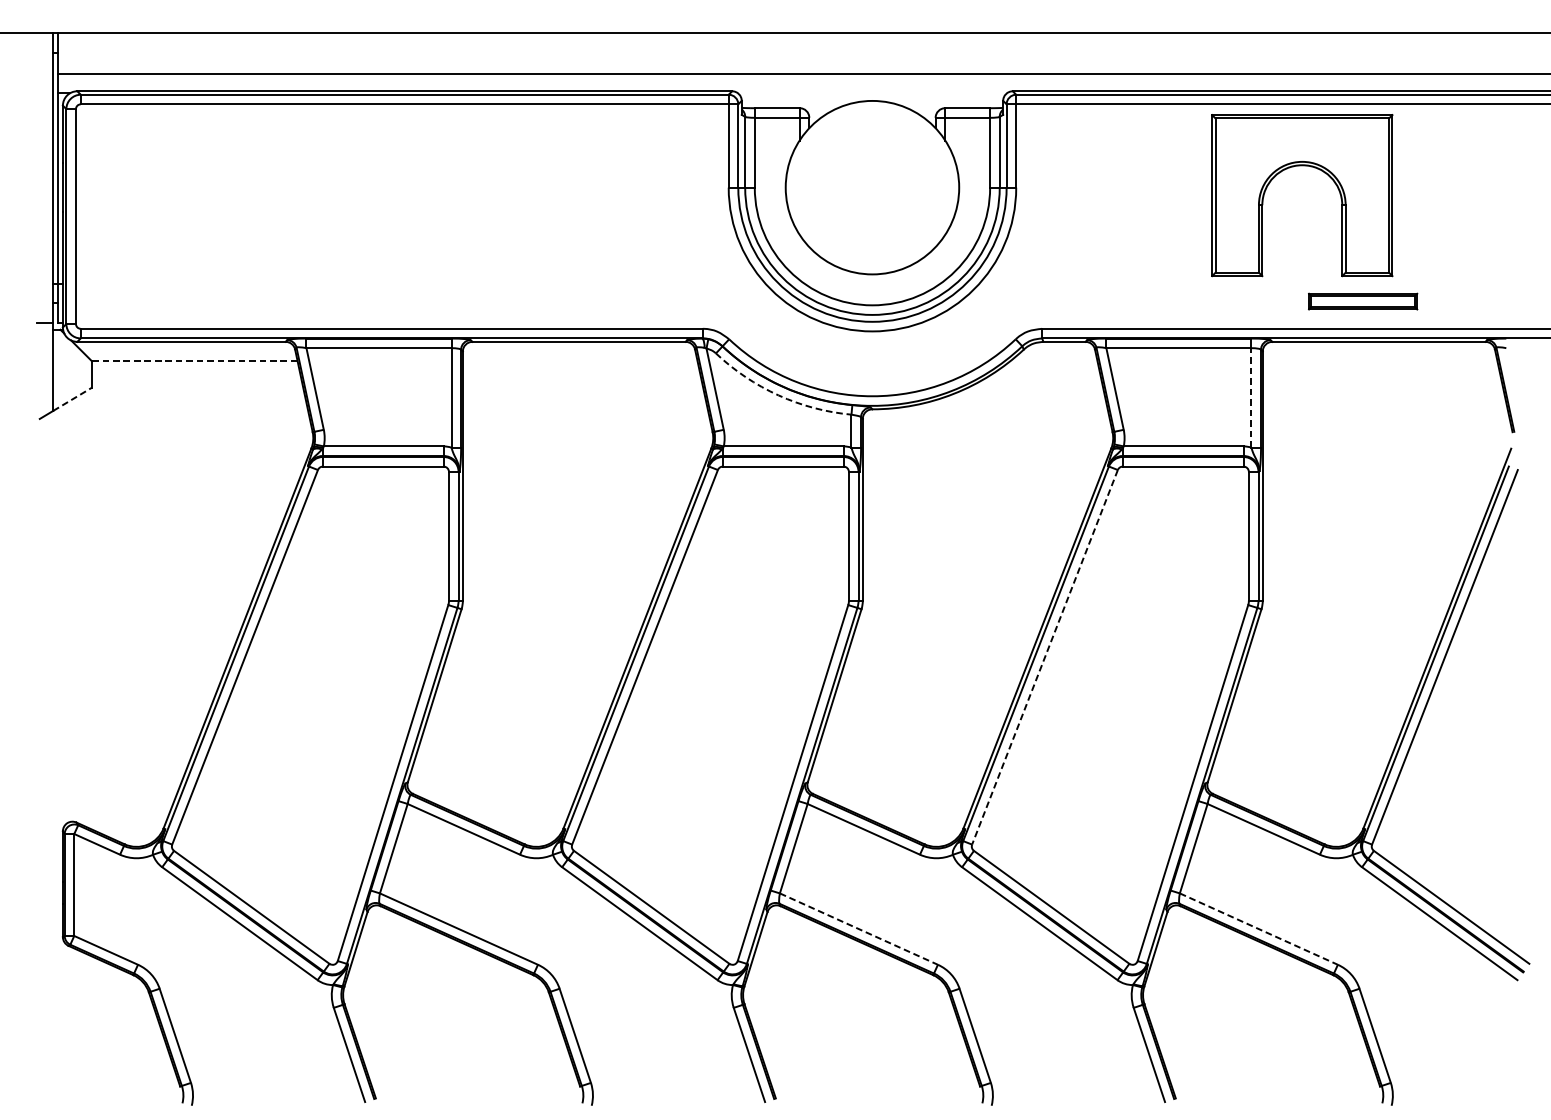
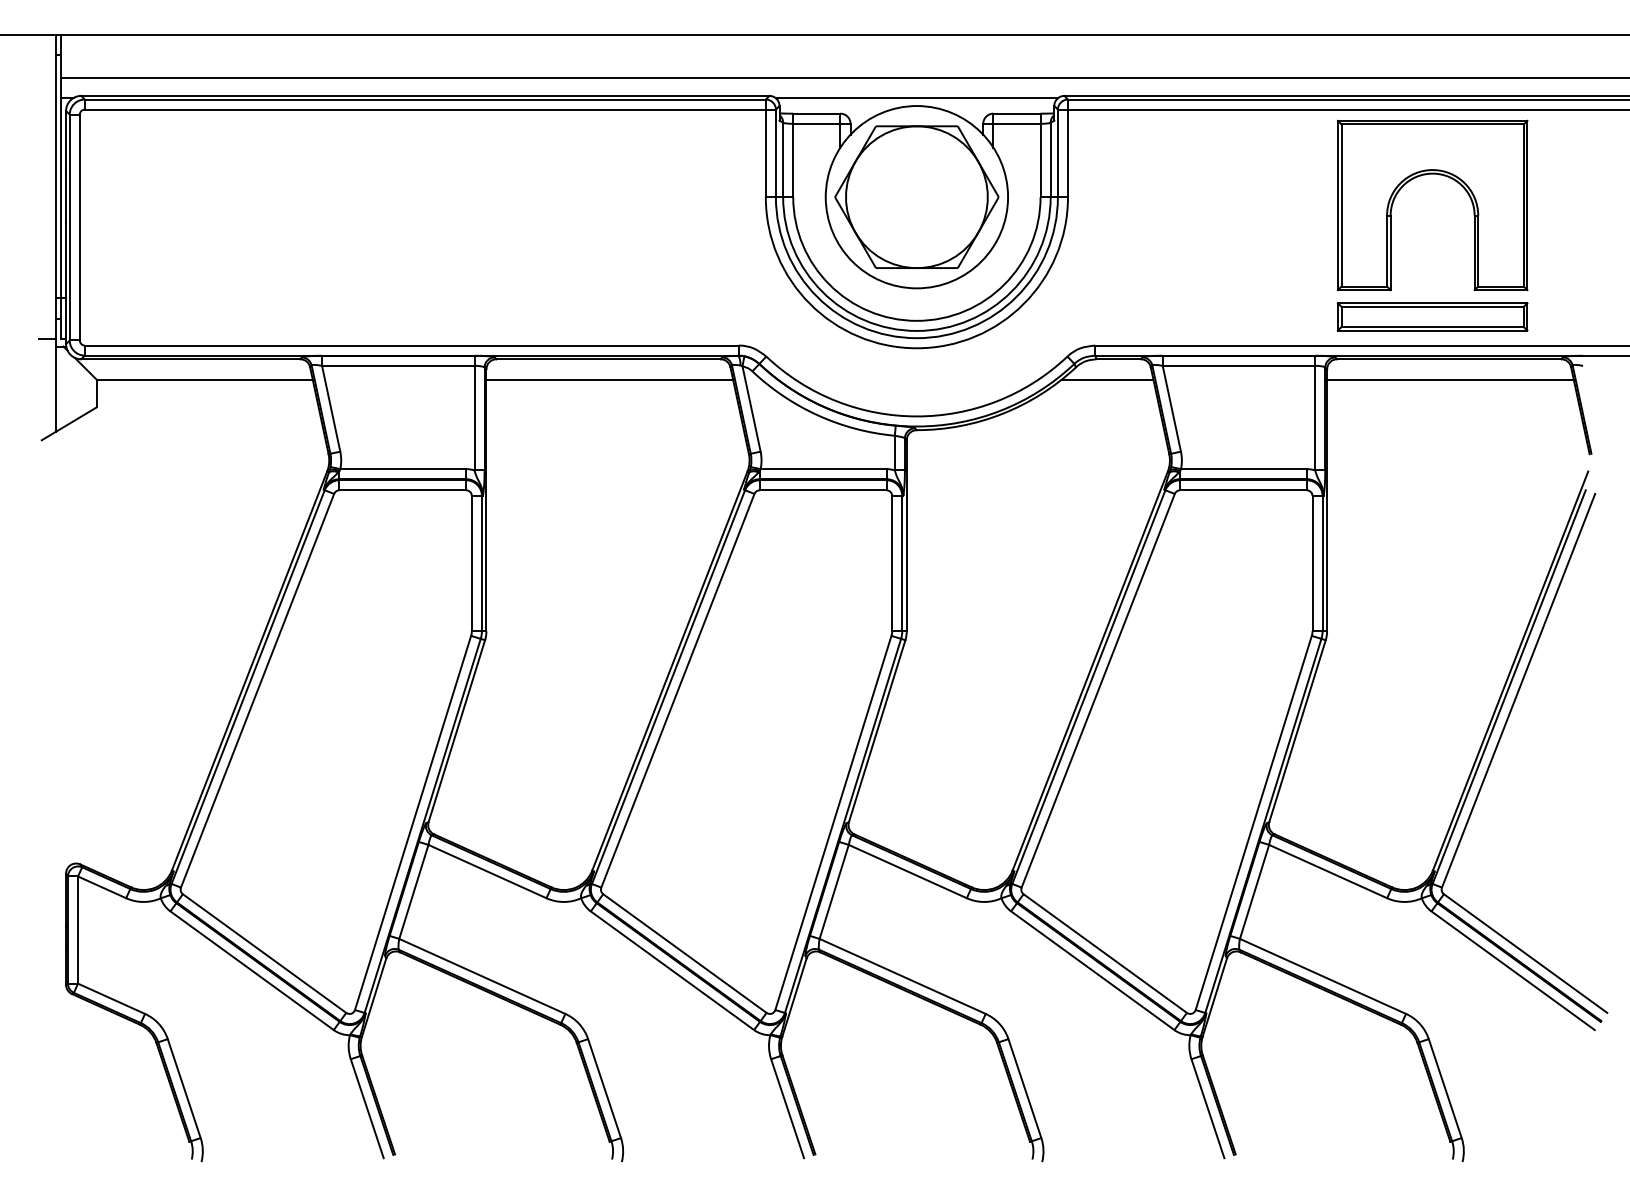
line: (872, 92) -> (916, 97), added
part: (1295, 167) -> (1425, 175), moved
part: (872, 187) -> (916, 196), added
part: (1363, 301) -> (1432, 316), size x1.67
line: (195, 361) -> (205, 379), dashed -> solid
line: (579, 361) -> (609, 379), added
line: (1053, 361) -> (1107, 379), added
line: (1380, 361) -> (1450, 379), added
arc: (778, 395) -> (818, 415), dashed -> solid
line: (1251, 397) -> (1315, 417), dashed -> solid
line: (72, 399) -> (76, 419), dashed -> solid
line: (1045, 658) -> (1098, 691), dashed -> solid
line: (859, 929) -> (903, 976), dashed -> solid
line: (1259, 929) -> (1323, 976), dashed -> solid

